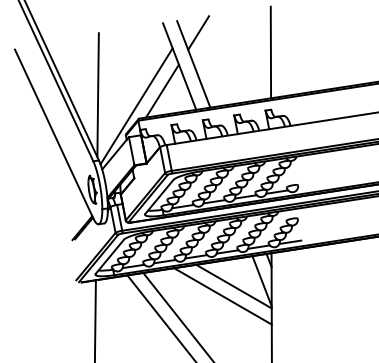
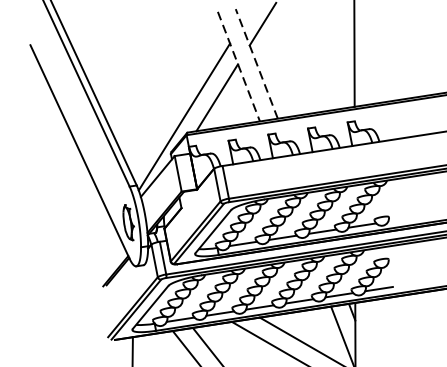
line: (193, 63) -> (256, 62), solid -> dashed
line: (179, 67) -> (238, 67), solid -> dashed
line: (97, 95) -> (134, 103), removed

